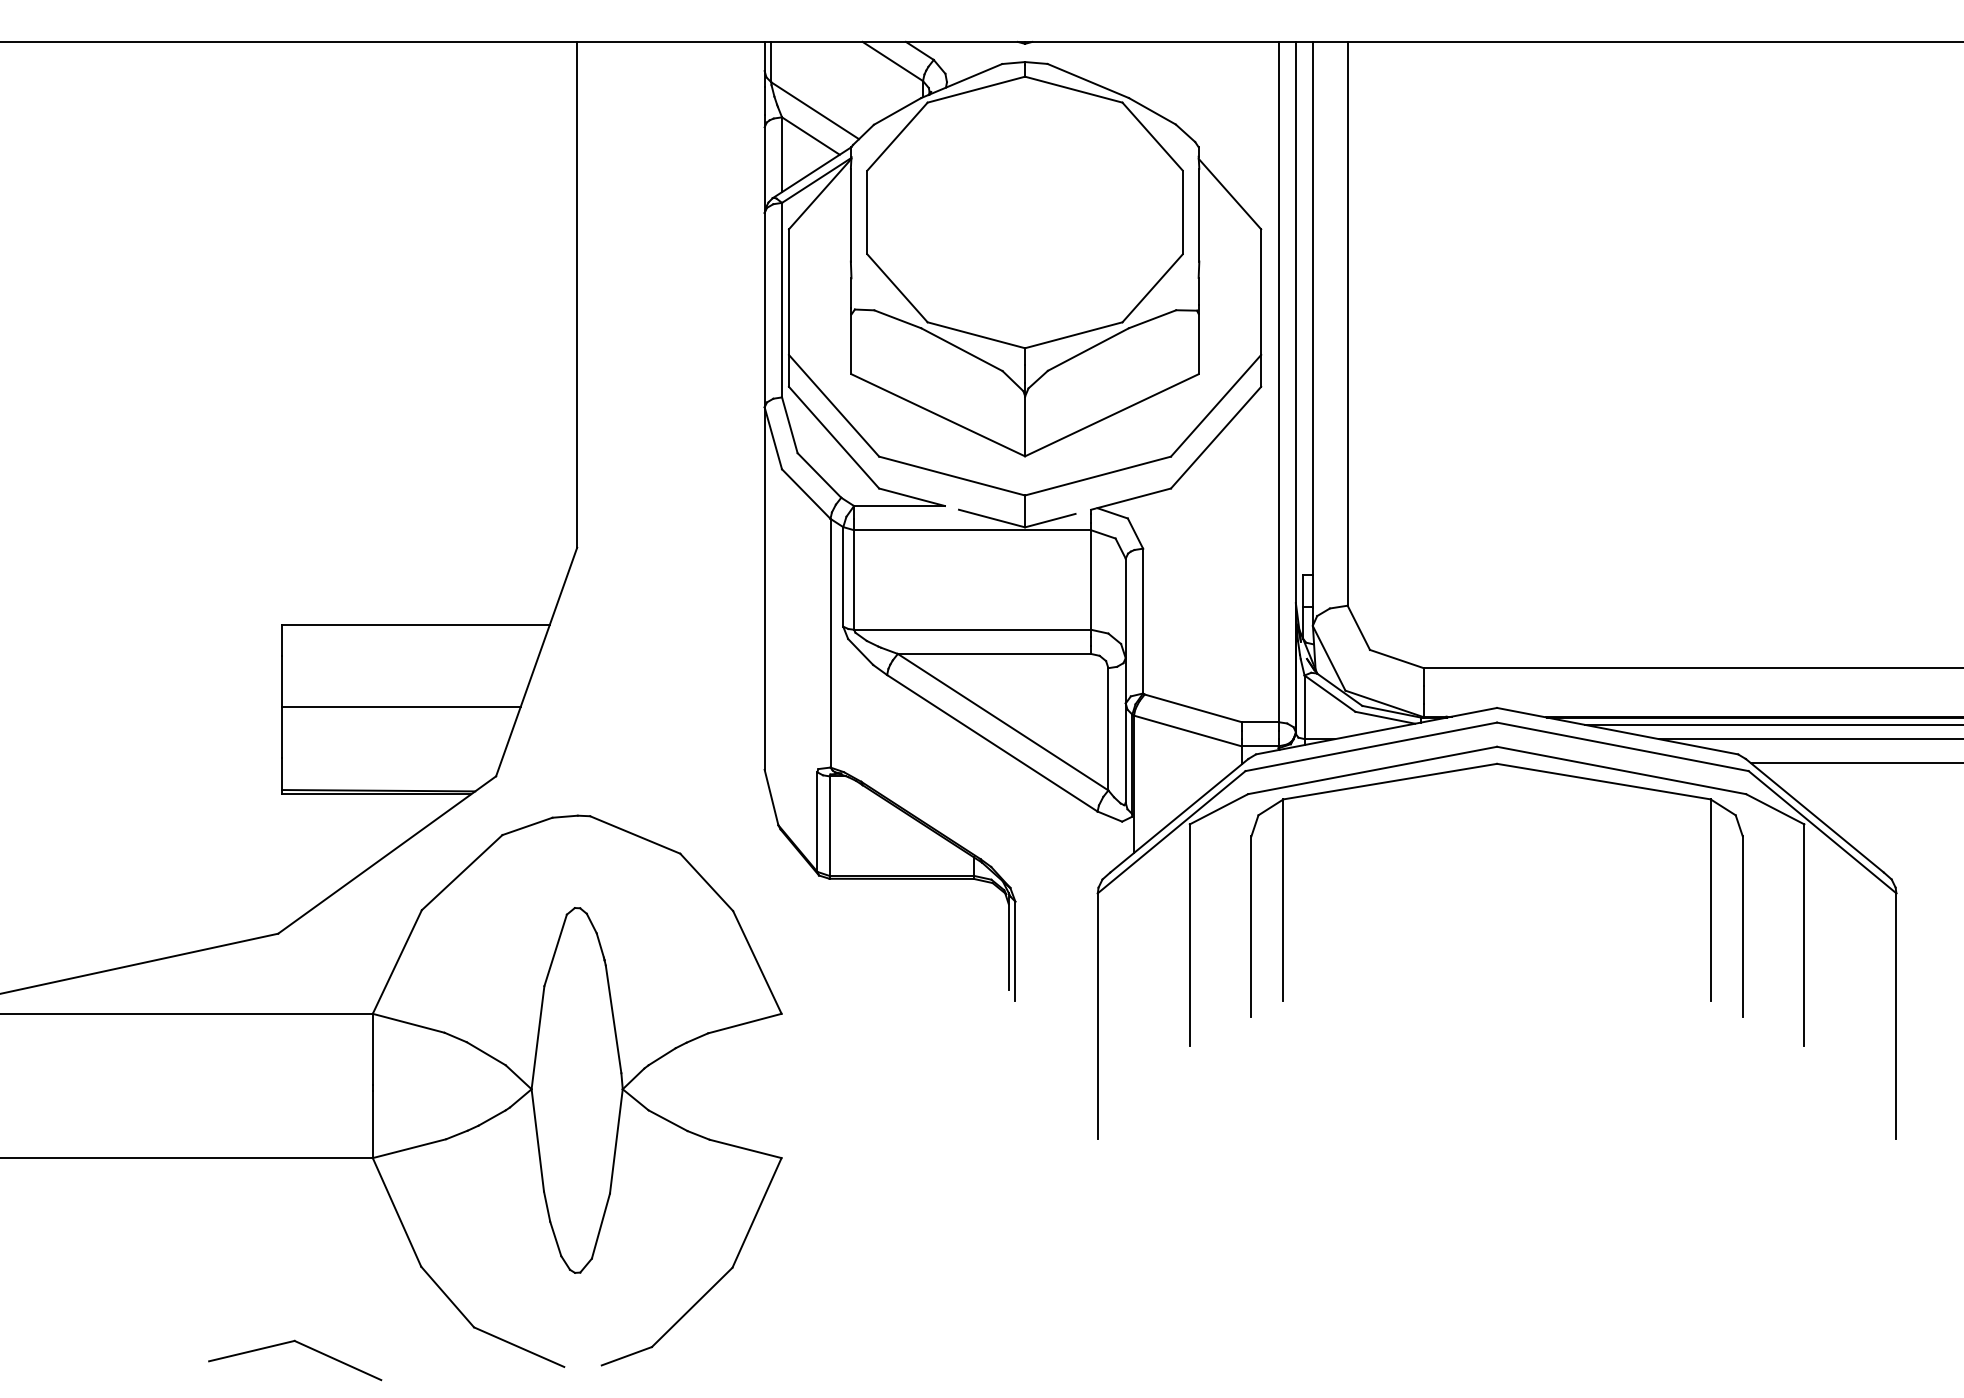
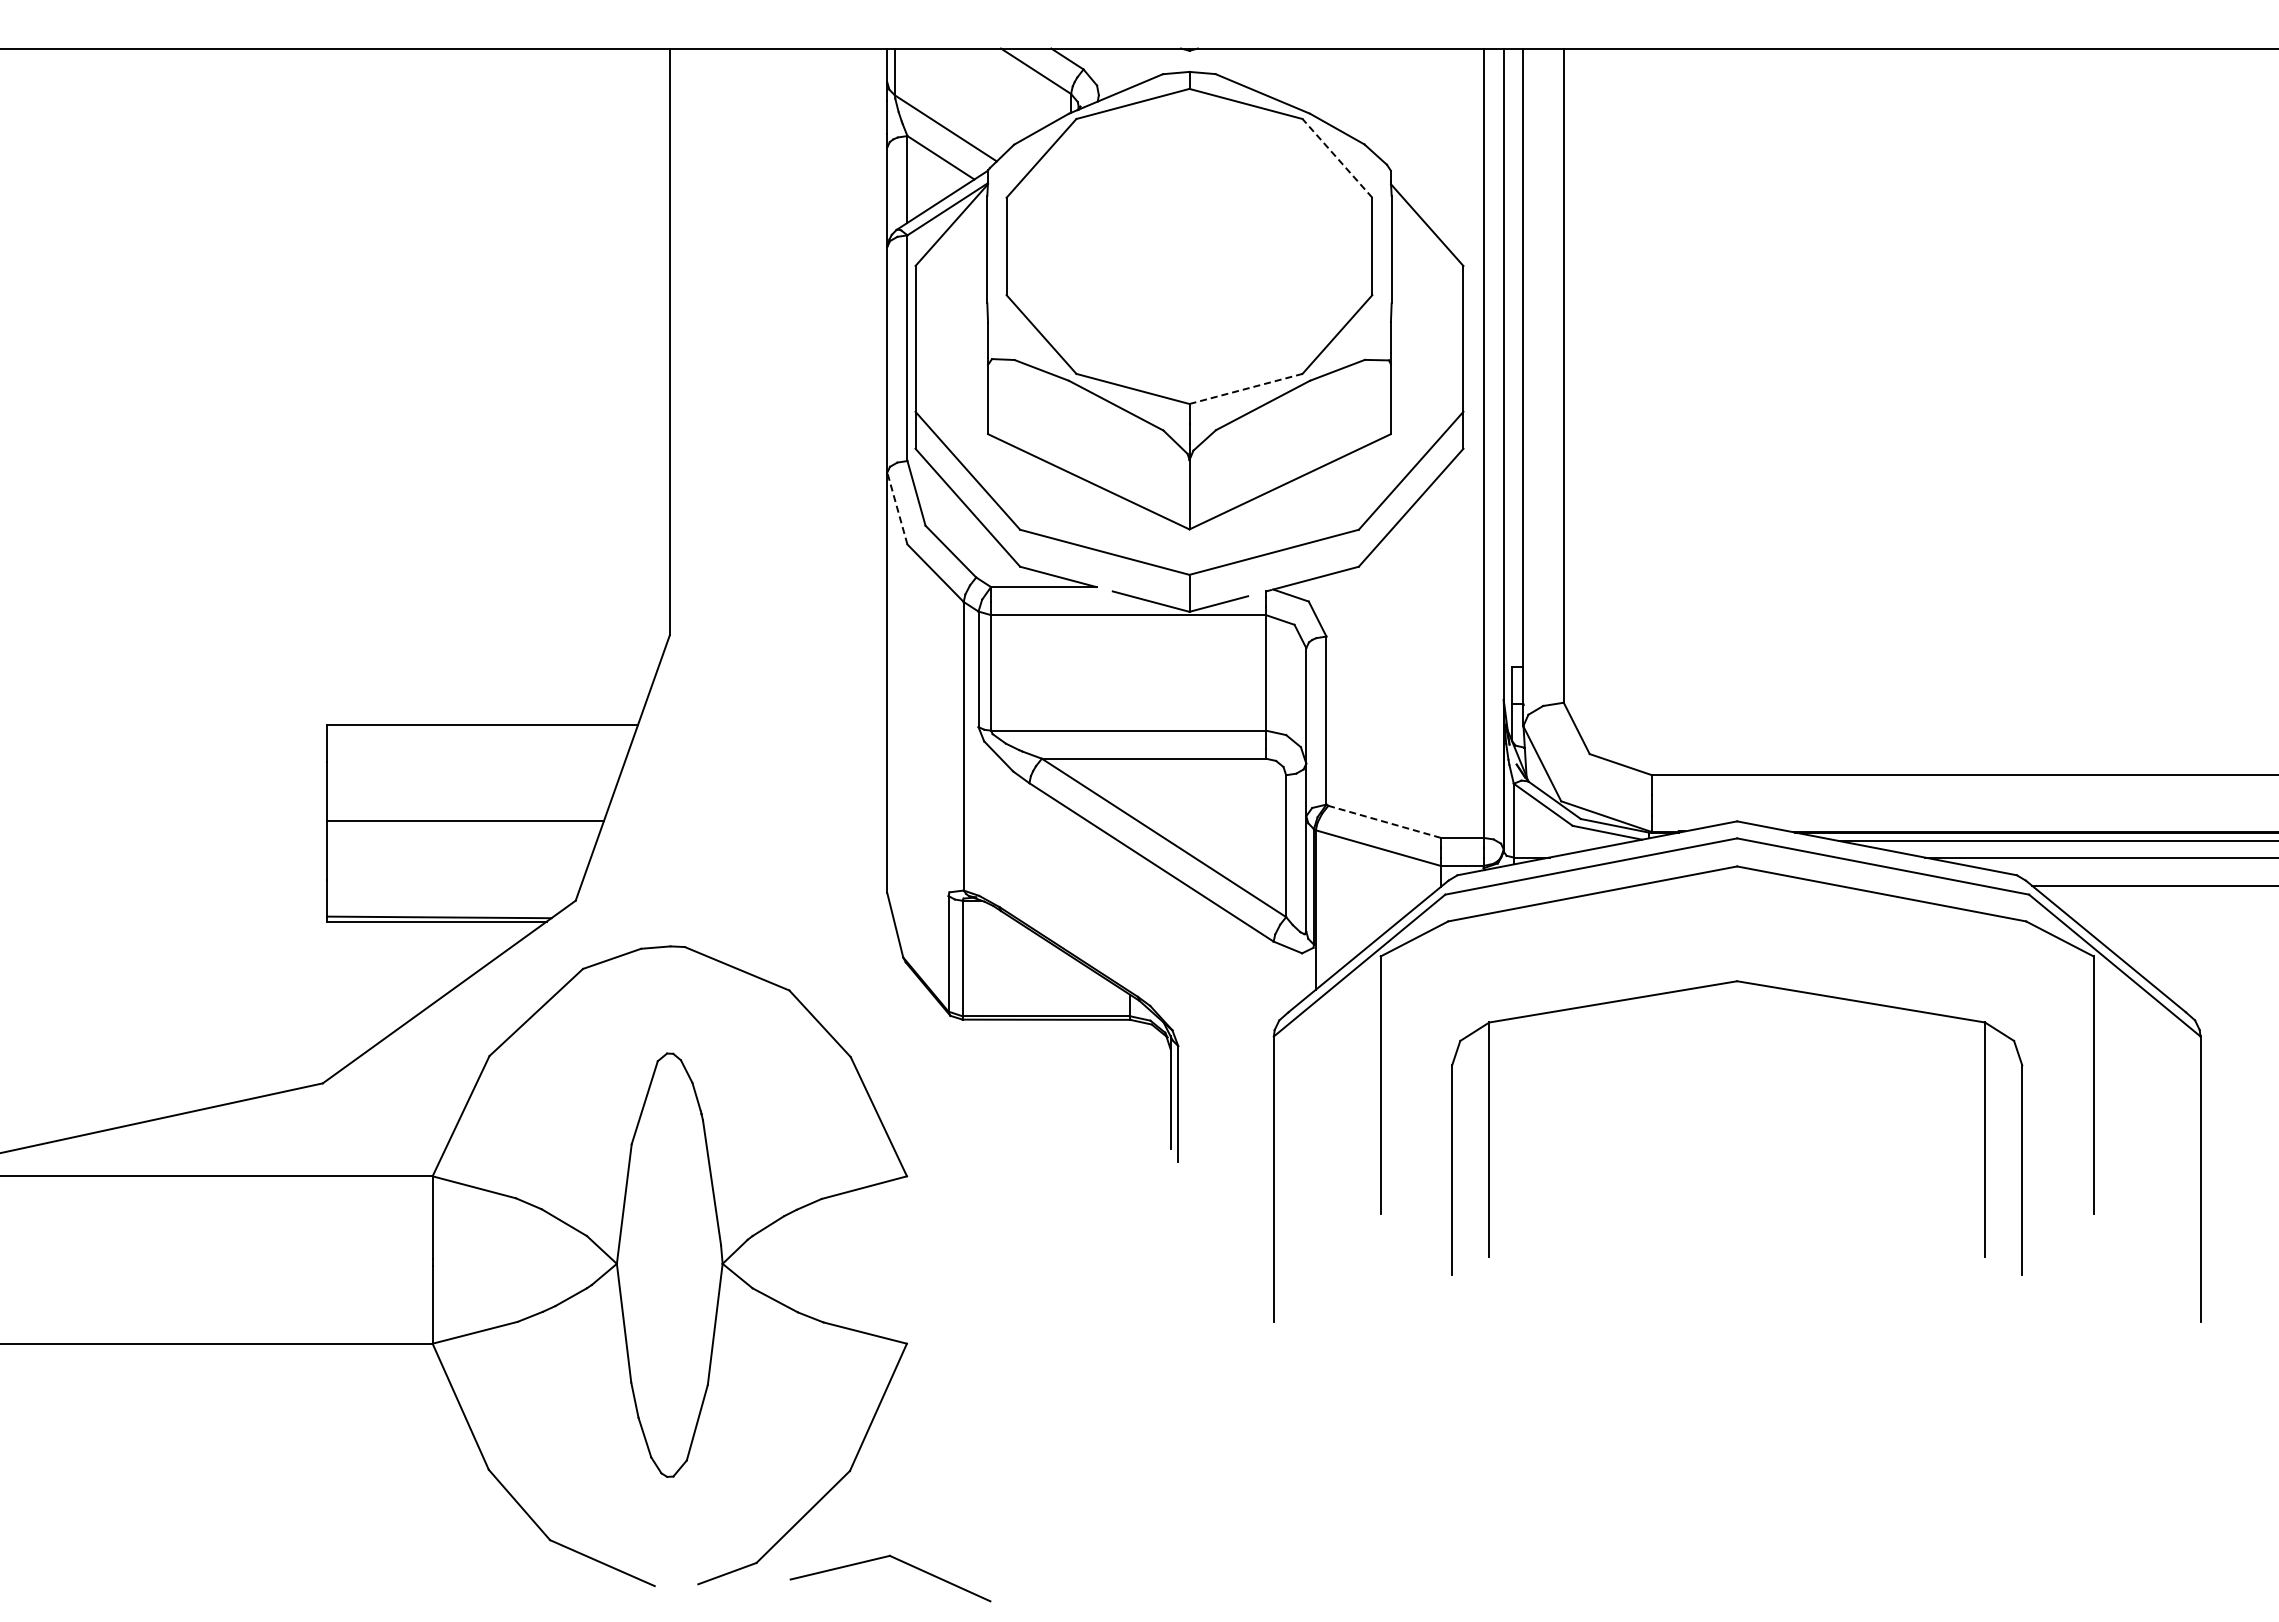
line: (1152, 136) -> (1337, 158), solid -> dashed
line: (1074, 334) -> (1246, 388), solid -> dashed
line: (773, 438) -> (897, 508), solid -> dashed
line: (1193, 708) -> (1384, 821), solid -> dashed
part: (1476, 768) -> (1713, 986), moved
part: (302, 1345) -> (899, 1561), moved

